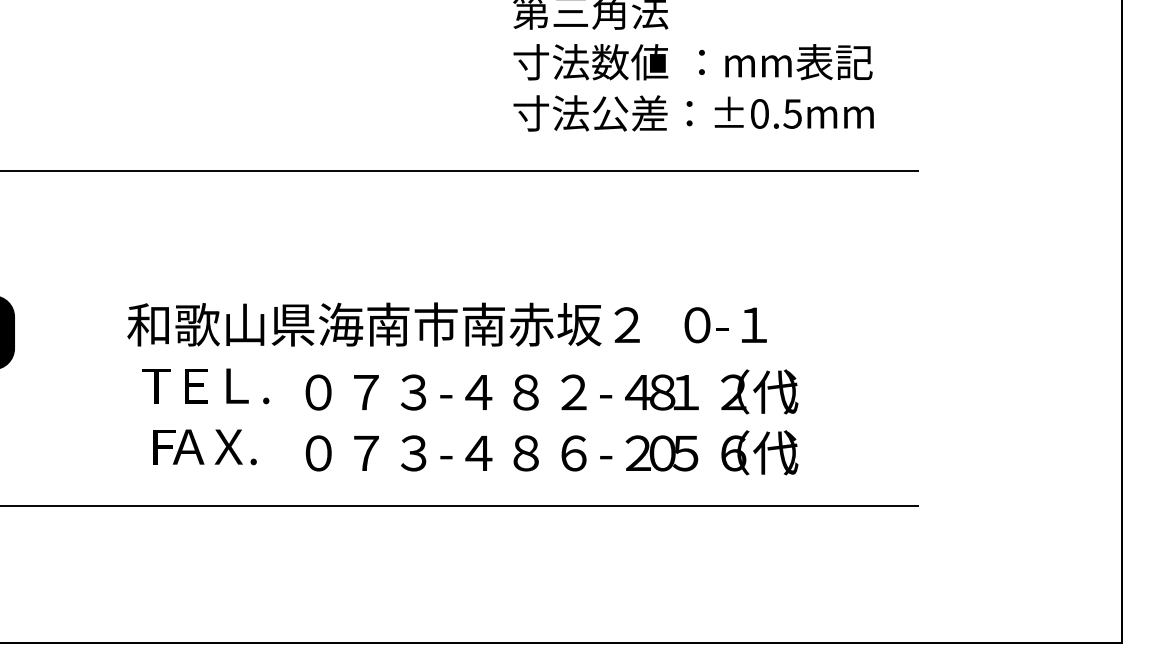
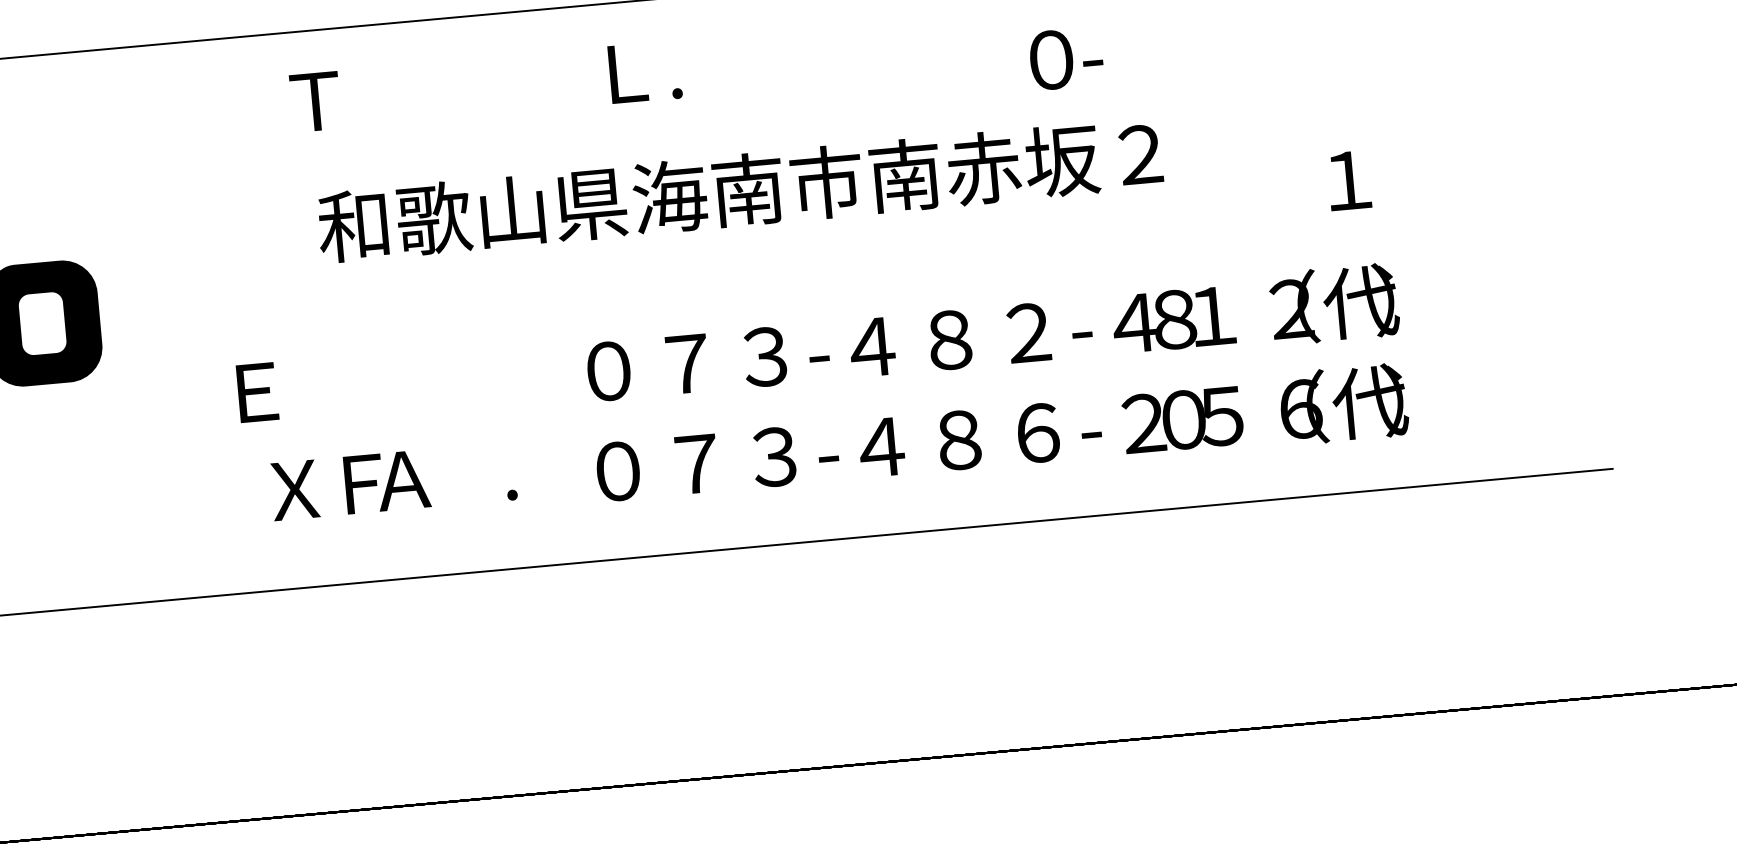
text: (383, 324) -> (739, 190), moved
text: (754, 324) -> (1349, 179), moved
text: (706, 325) -> (1066, 59), moved
text: (156, 386) -> (315, 102), moved
text: (196, 386) -> (257, 393), moved
text: (247, 386) -> (644, 72), moved
text: (228, 446) -> (294, 489), moved

